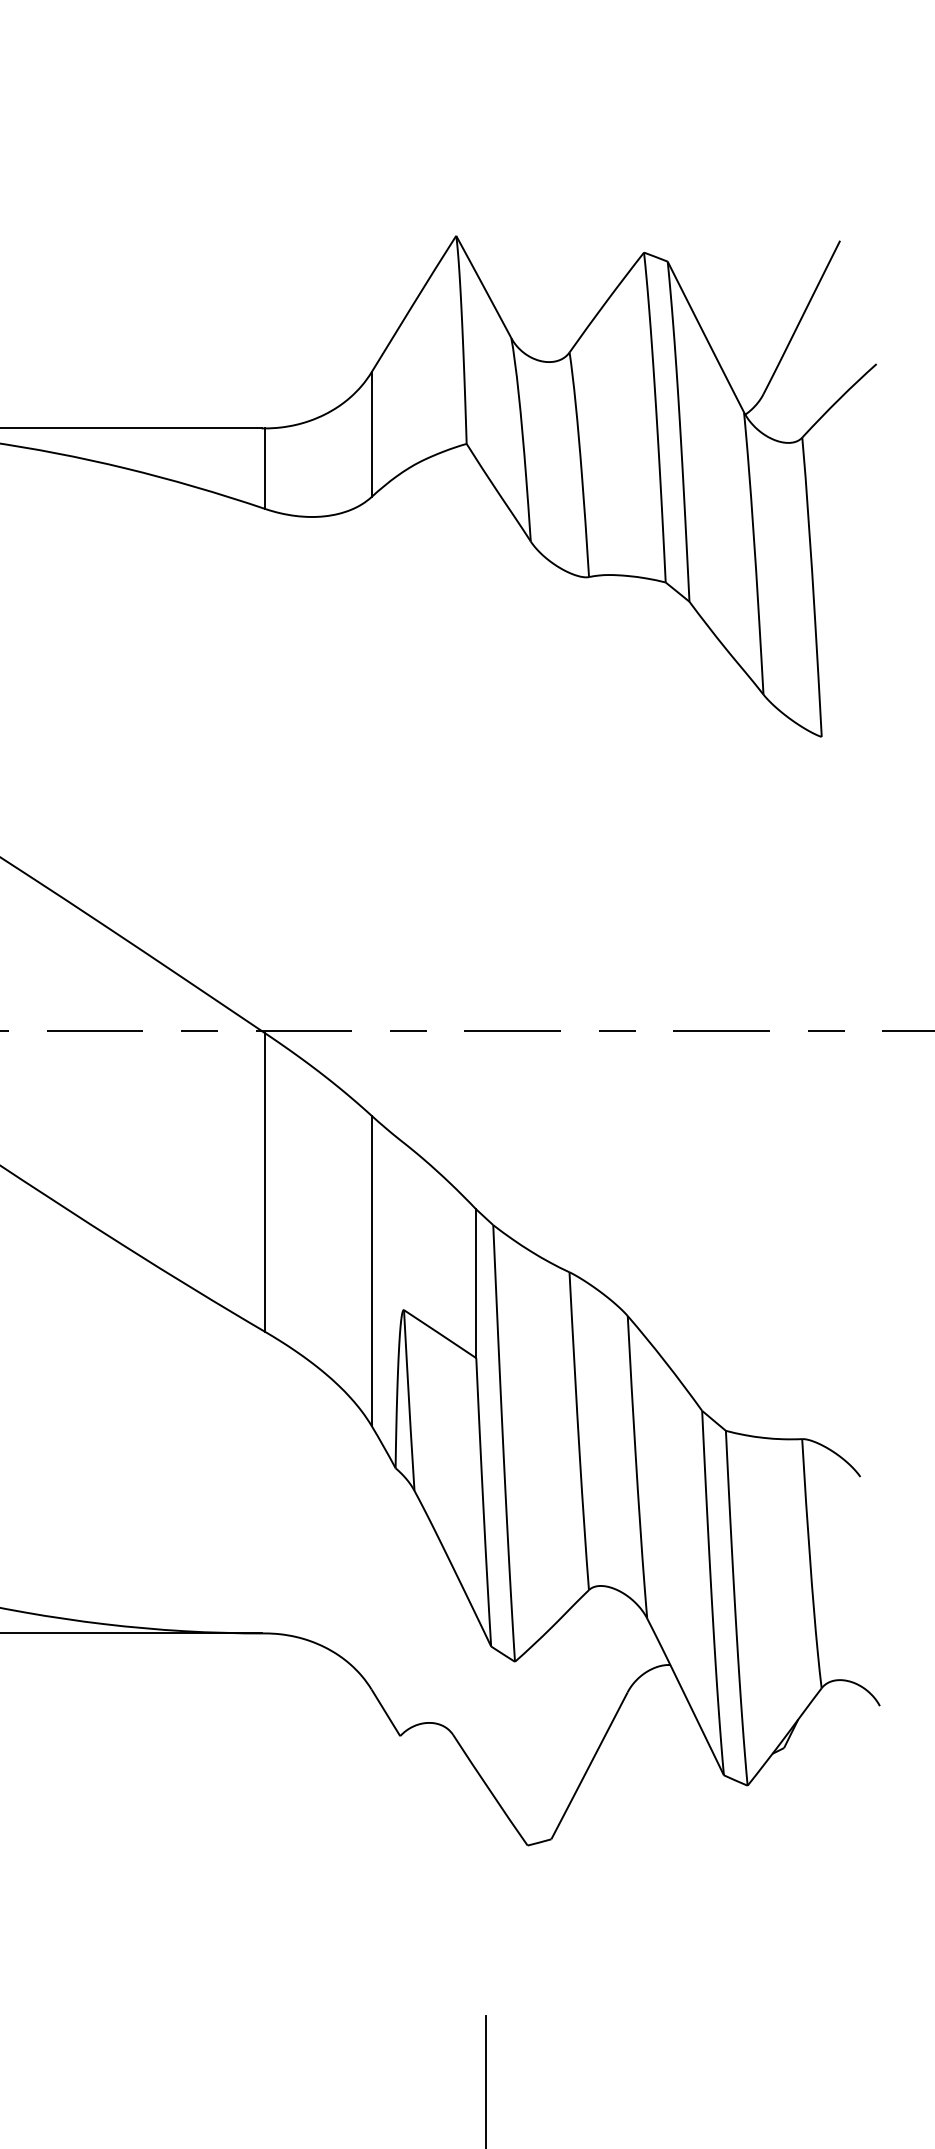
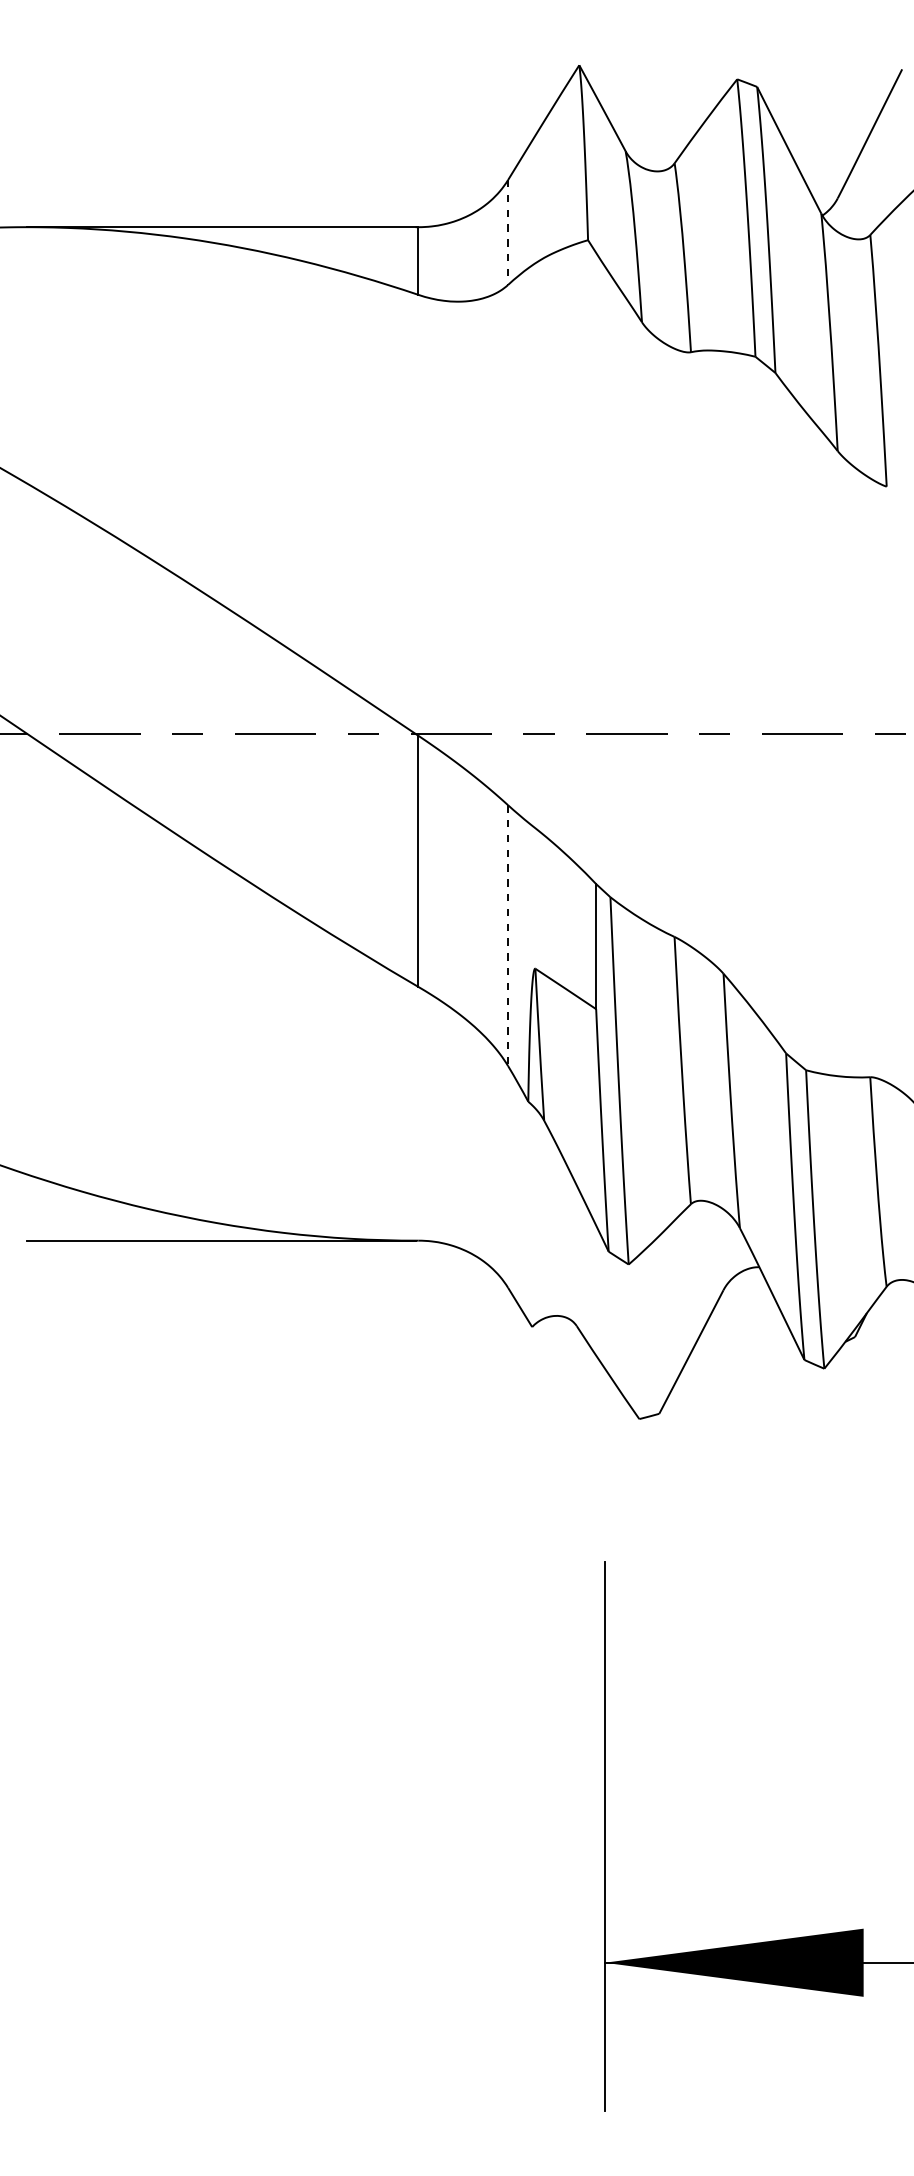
line: (372, 434) -> (508, 232), solid -> dashed
line: (372, 1271) -> (508, 936), solid -> dashed

